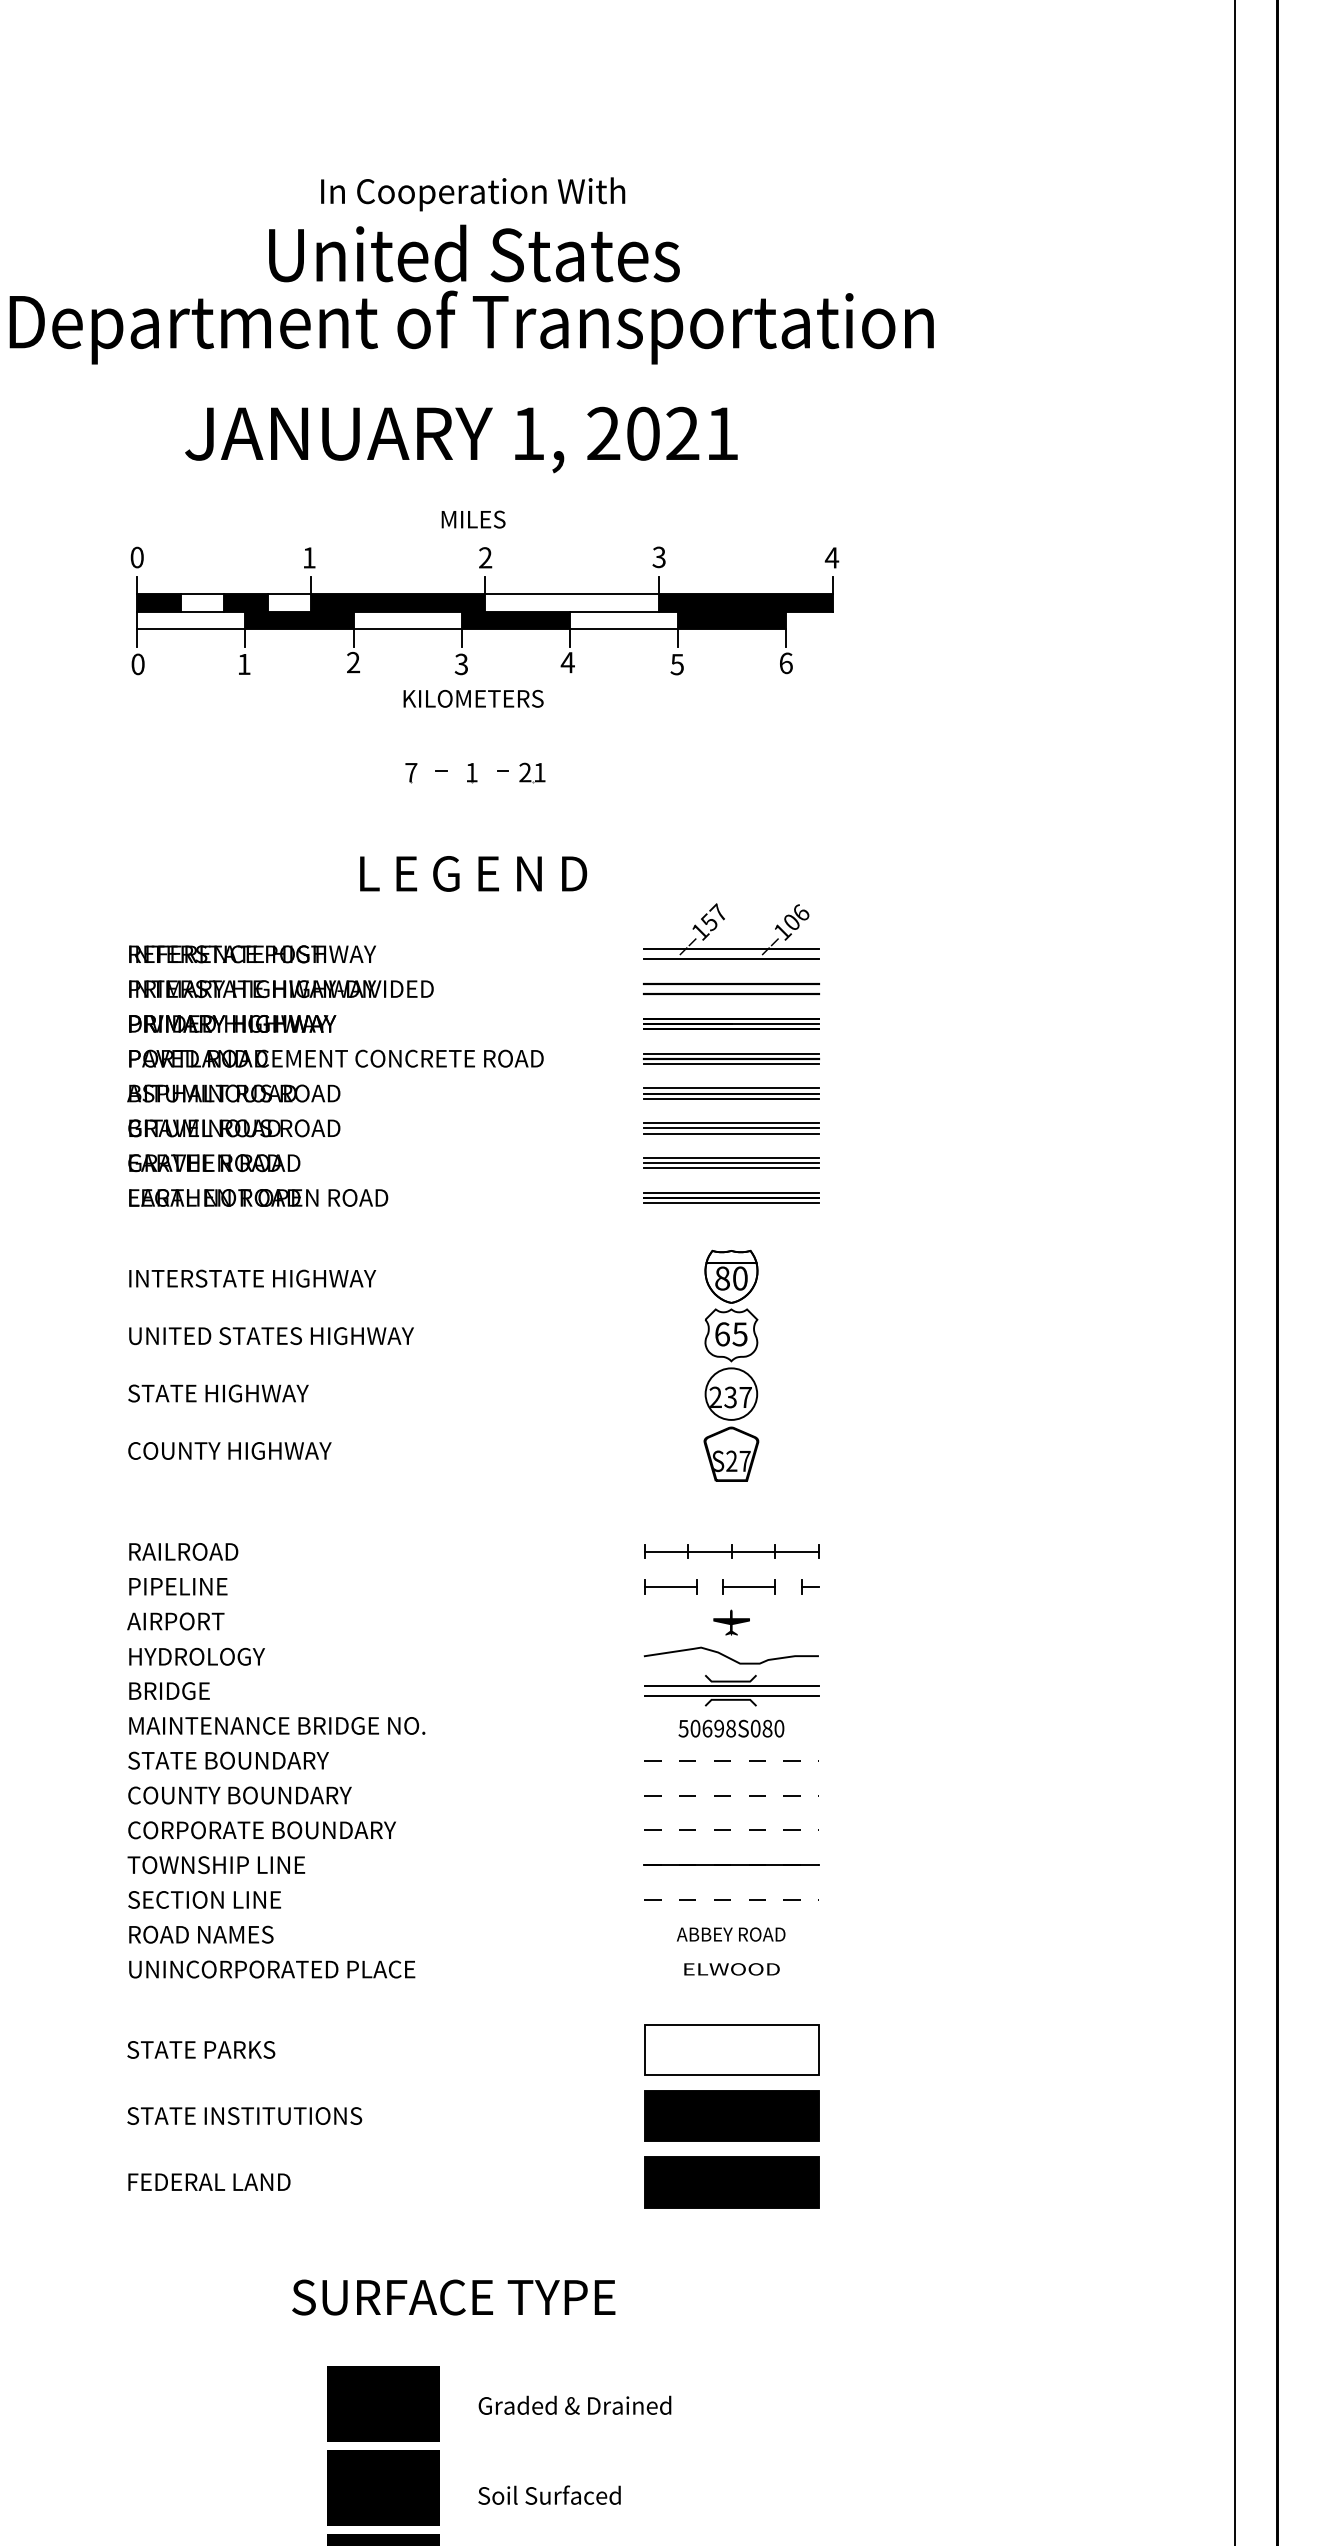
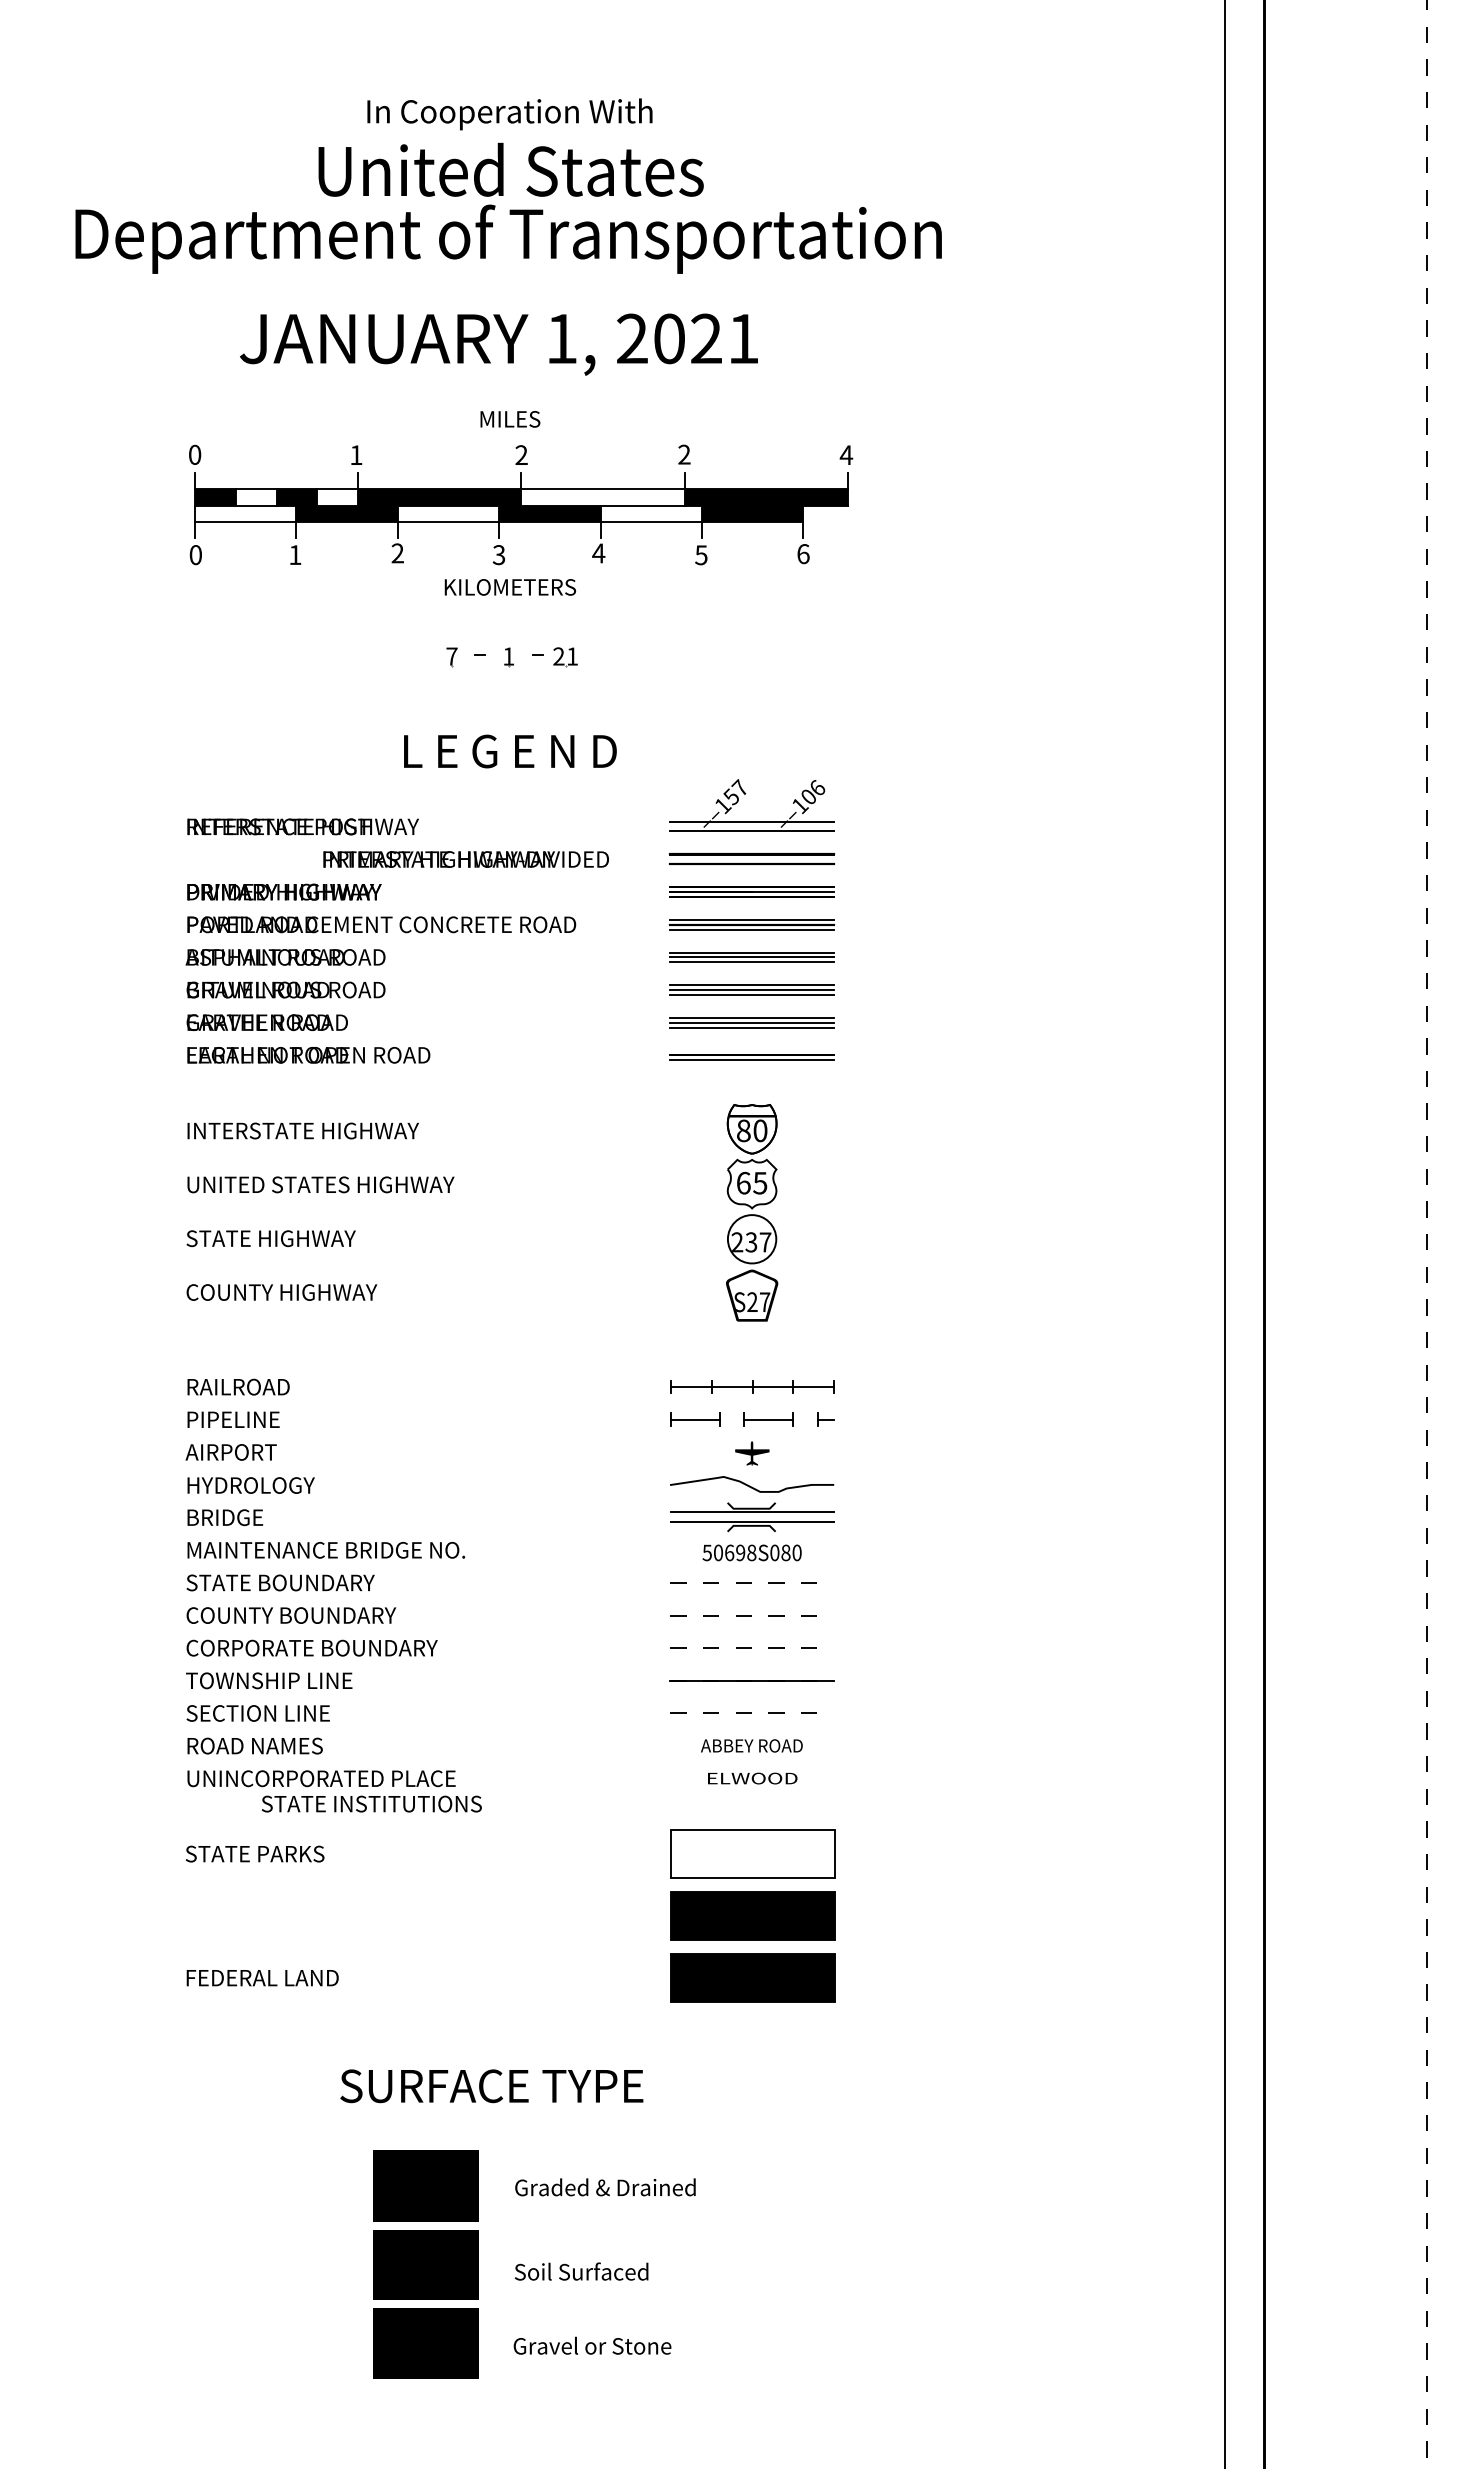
text: (659, 557) -> (684, 454), 3 -> 2
text: (280, 989) -> (465, 859), moved
line: (731, 1192) -> (752, 1050), removed
text: (244, 2115) -> (371, 1803), moved

